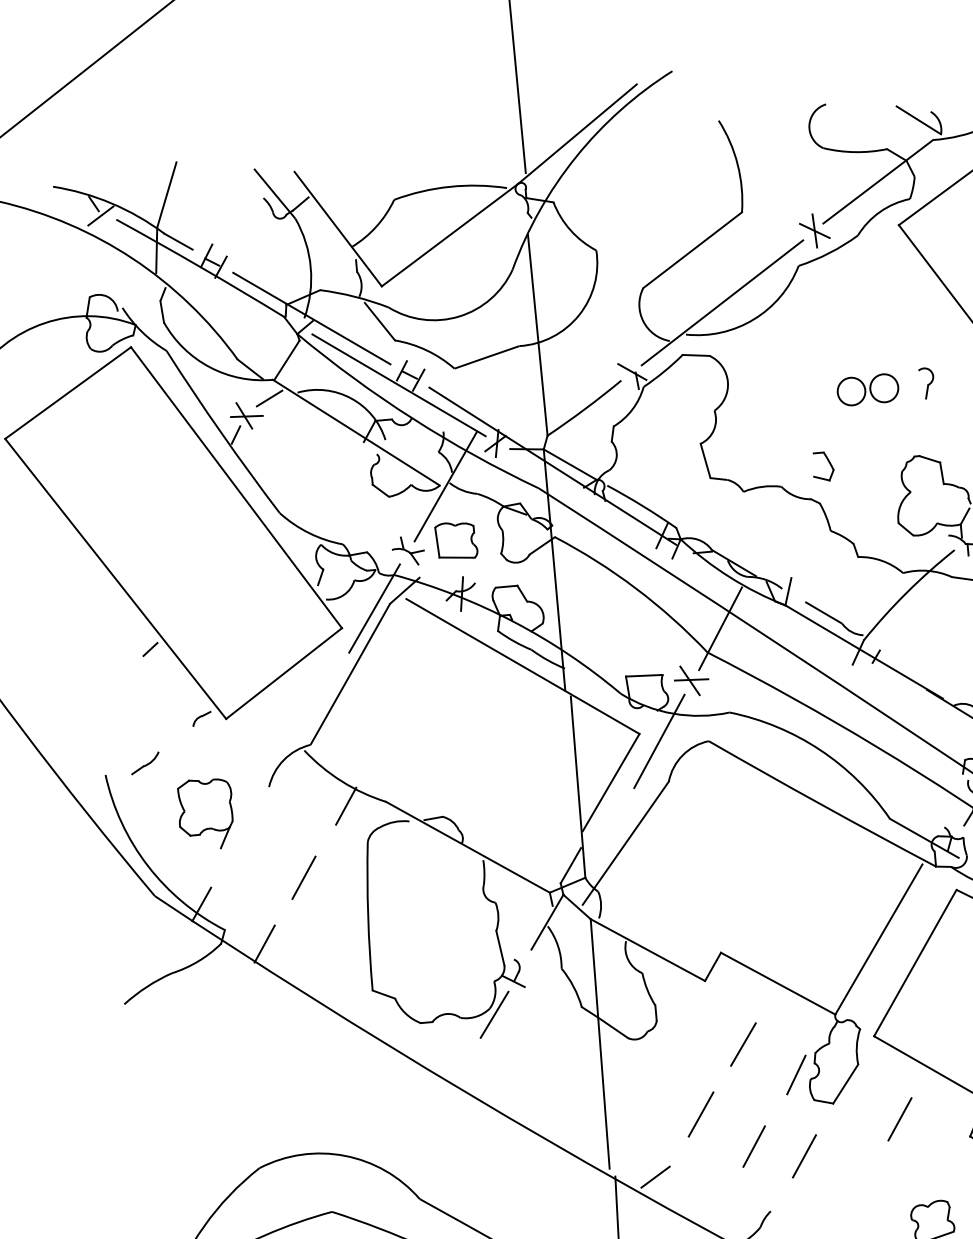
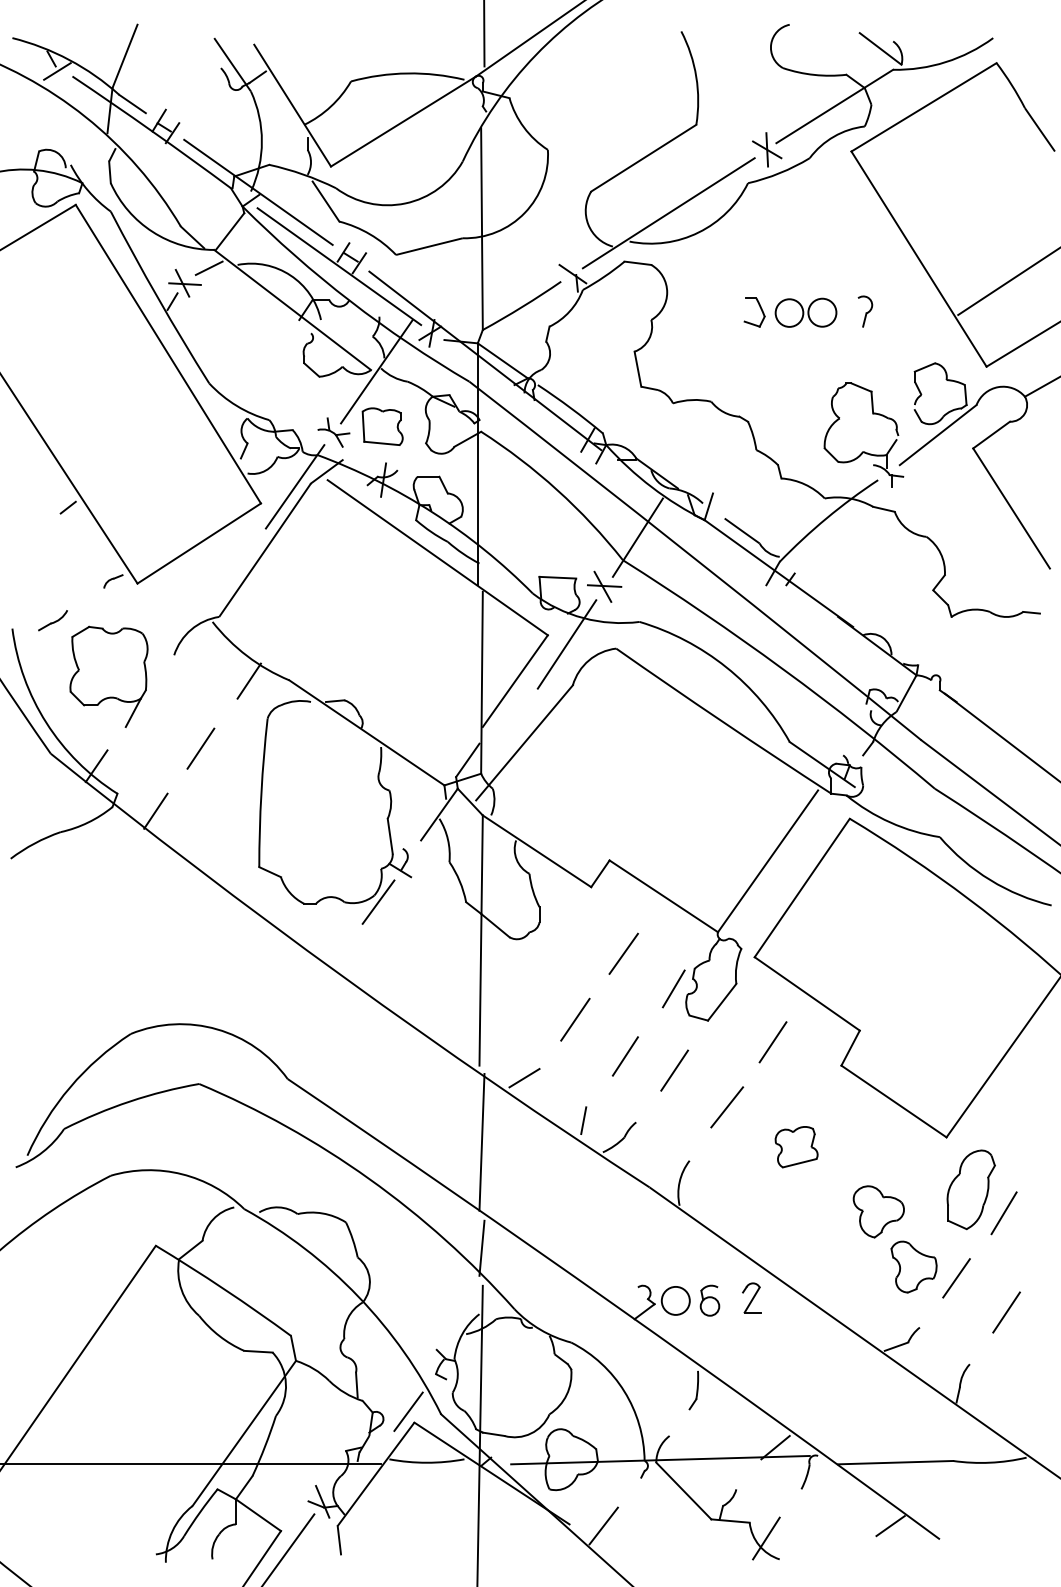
part: (828, 463) -> (760, 309), moved
part: (205, 814) -> (108, 676), size x1.43
line: (860, 1188) -> (727, 1107), added
line: (718, 1214) -> (583, 1120), added

